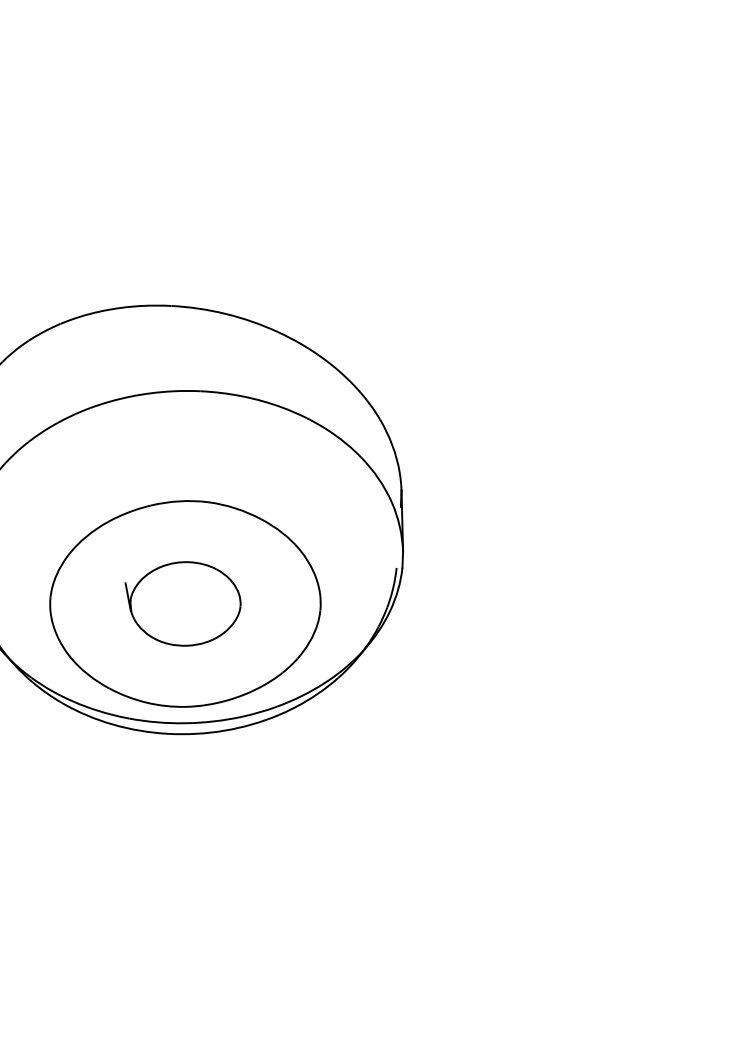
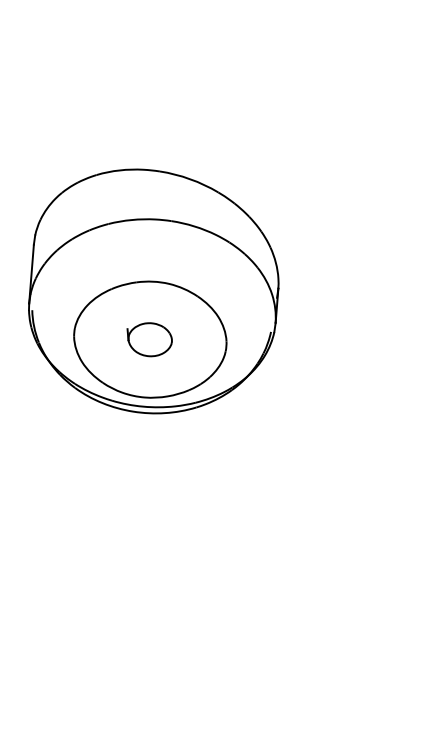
part: (183, 603) -> (149, 339), size x0.7

